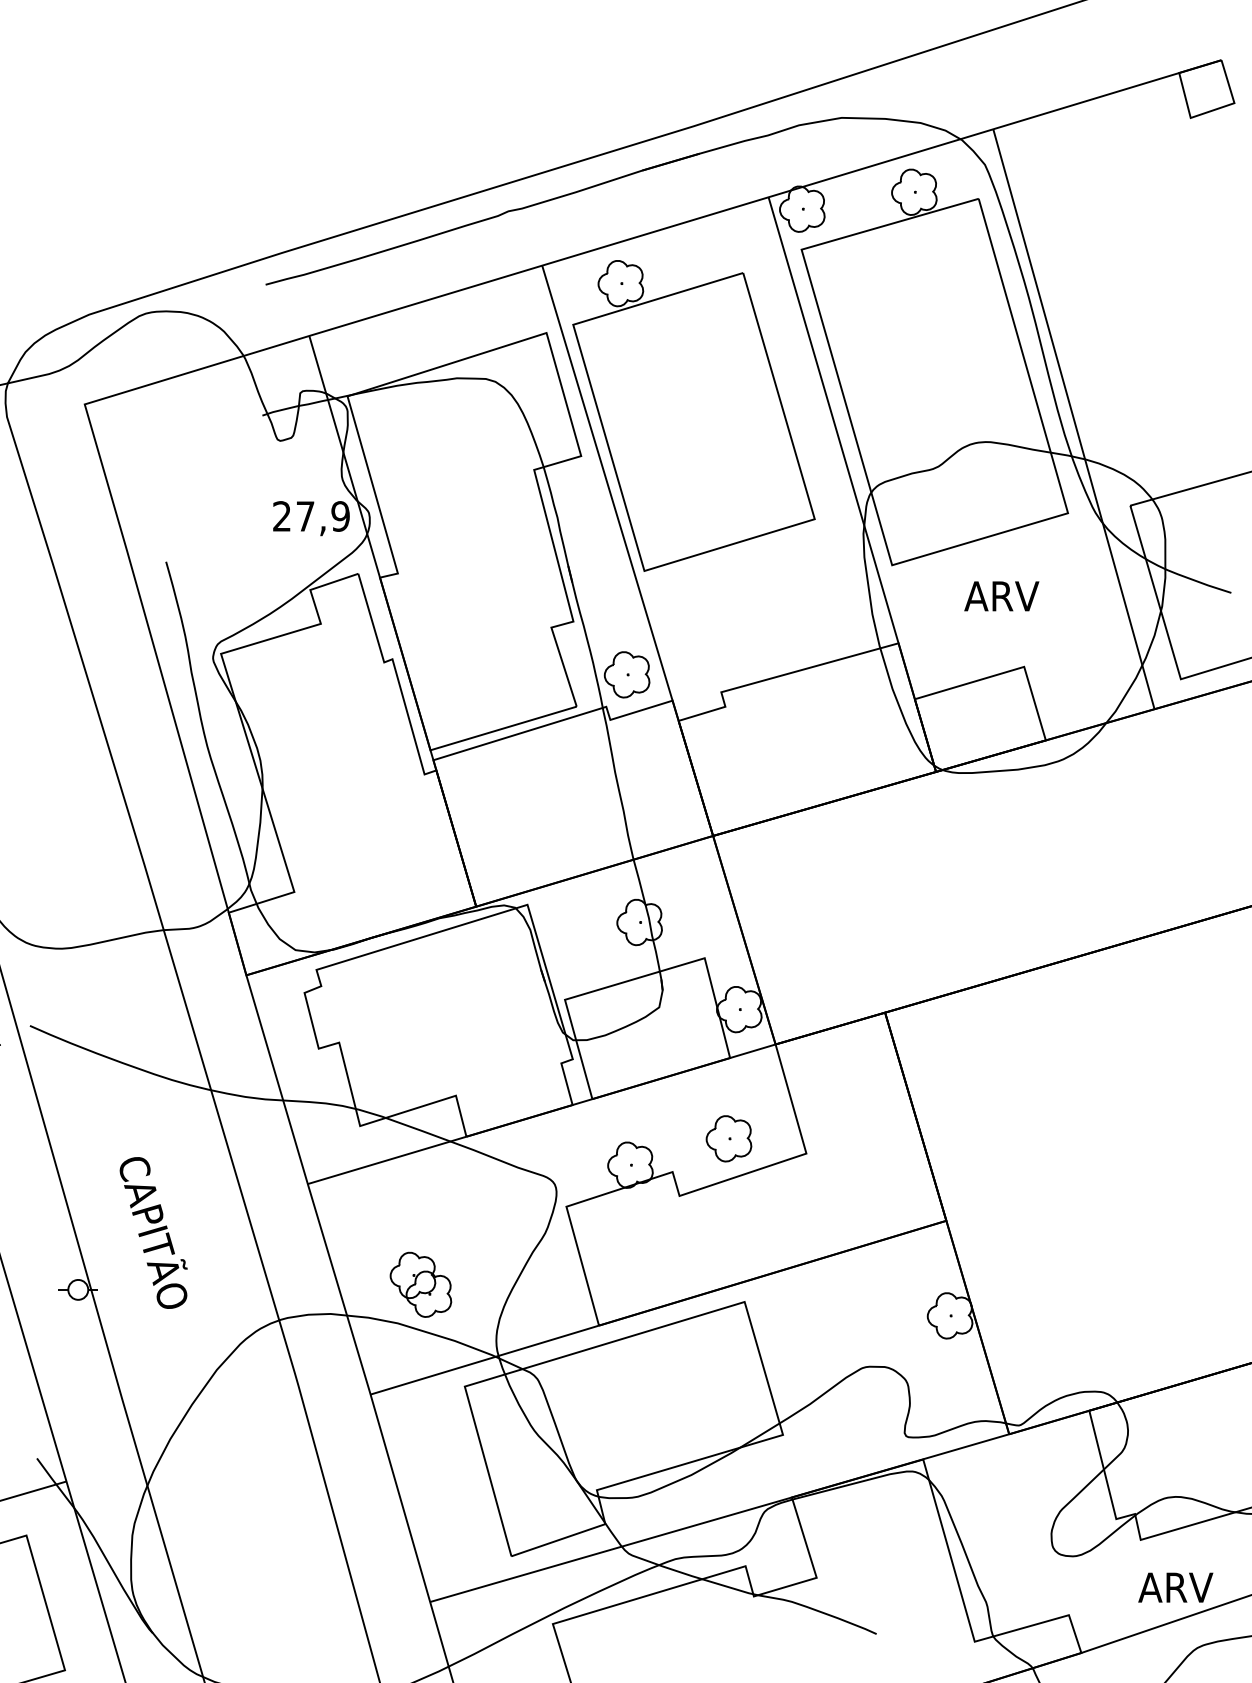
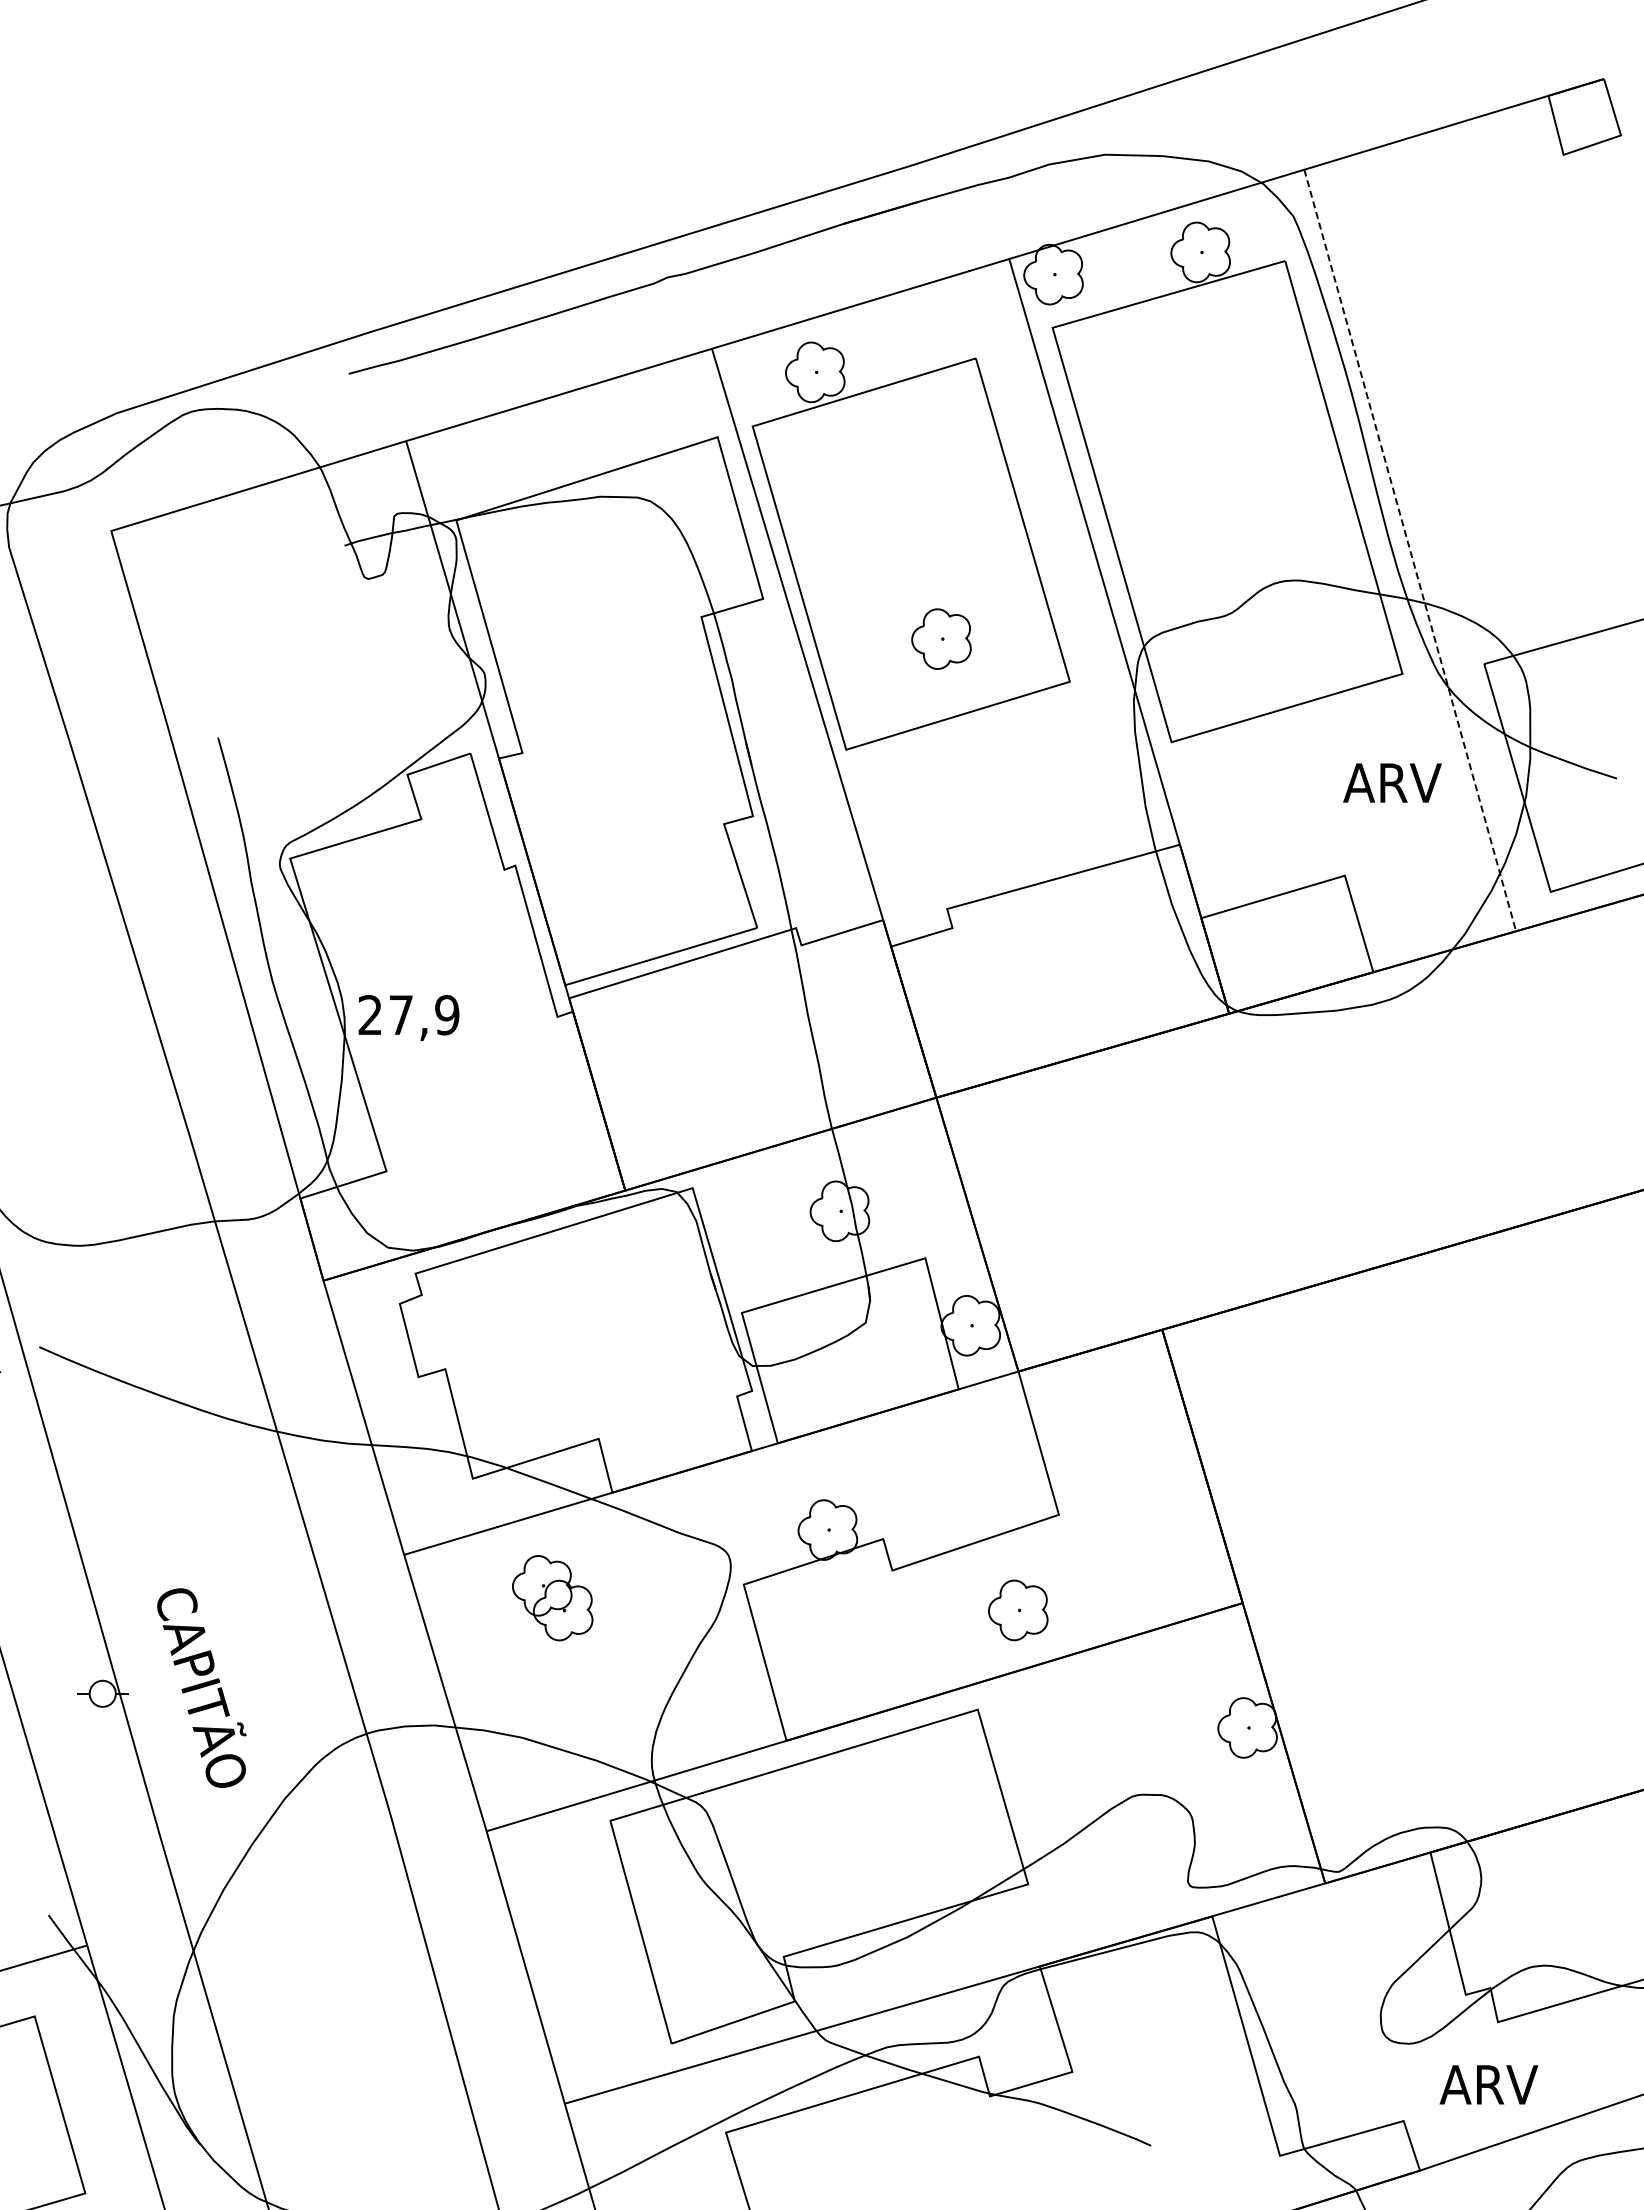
line: (1074, 420) -> (1410, 551), solid -> dashed
text: (311, 518) -> (408, 1017), moved
text: (1001, 595) -> (1392, 782), moved
part: (627, 674) -> (941, 638), moved
part: (729, 1138) -> (1018, 1610), moved
text: (153, 1232) -> (201, 1687), moved
part: (420, 1285) -> (552, 1598), moved
text: (1175, 1587) -> (1488, 2084), moved

